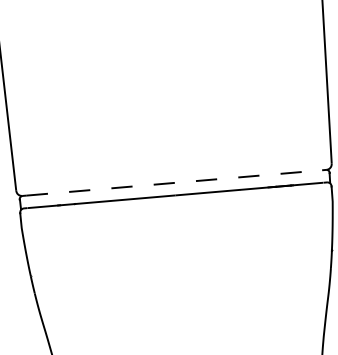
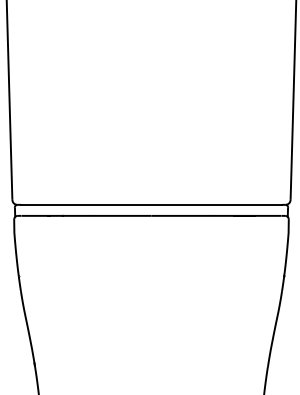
line: (174, 182) -> (151, 204), dashed -> solid

